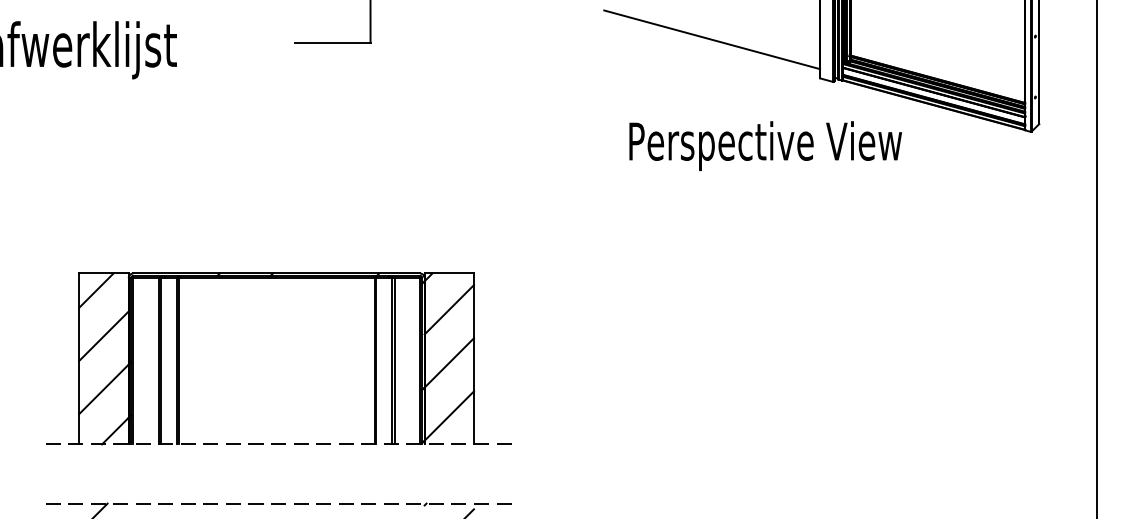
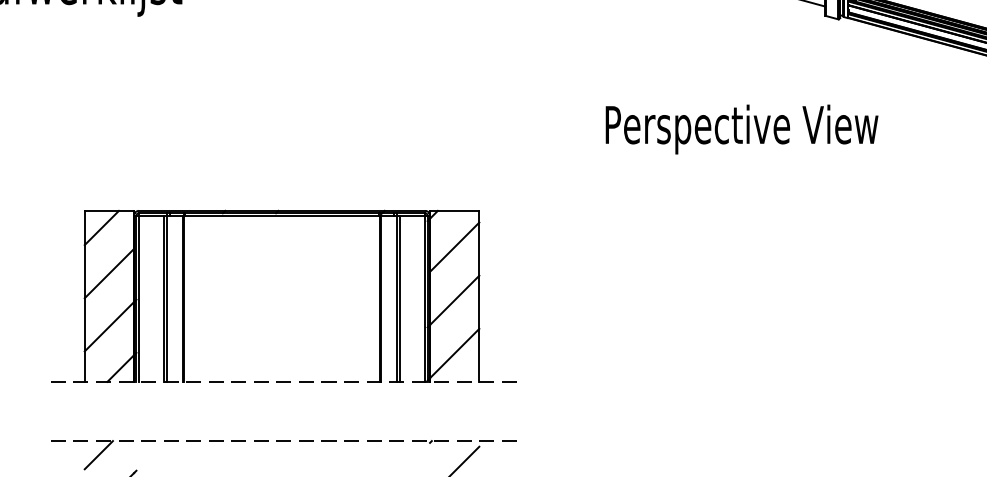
text: (765, 145) -> (741, 128), moved

